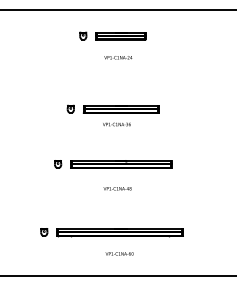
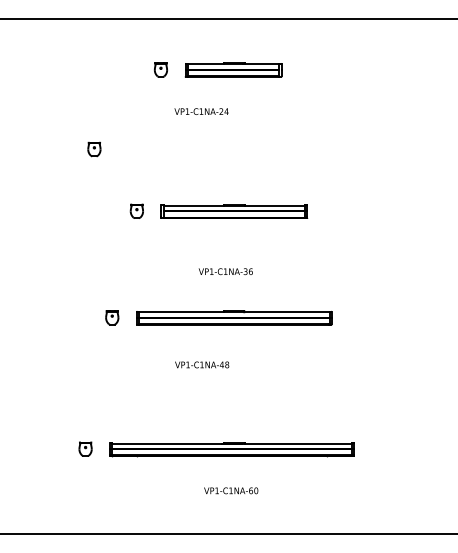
text: (118, 57) -> (201, 111), moved
part: (48, 76) -> (93, 147), added
text: (116, 124) -> (225, 271), moved
text: (117, 188) -> (201, 364), moved

